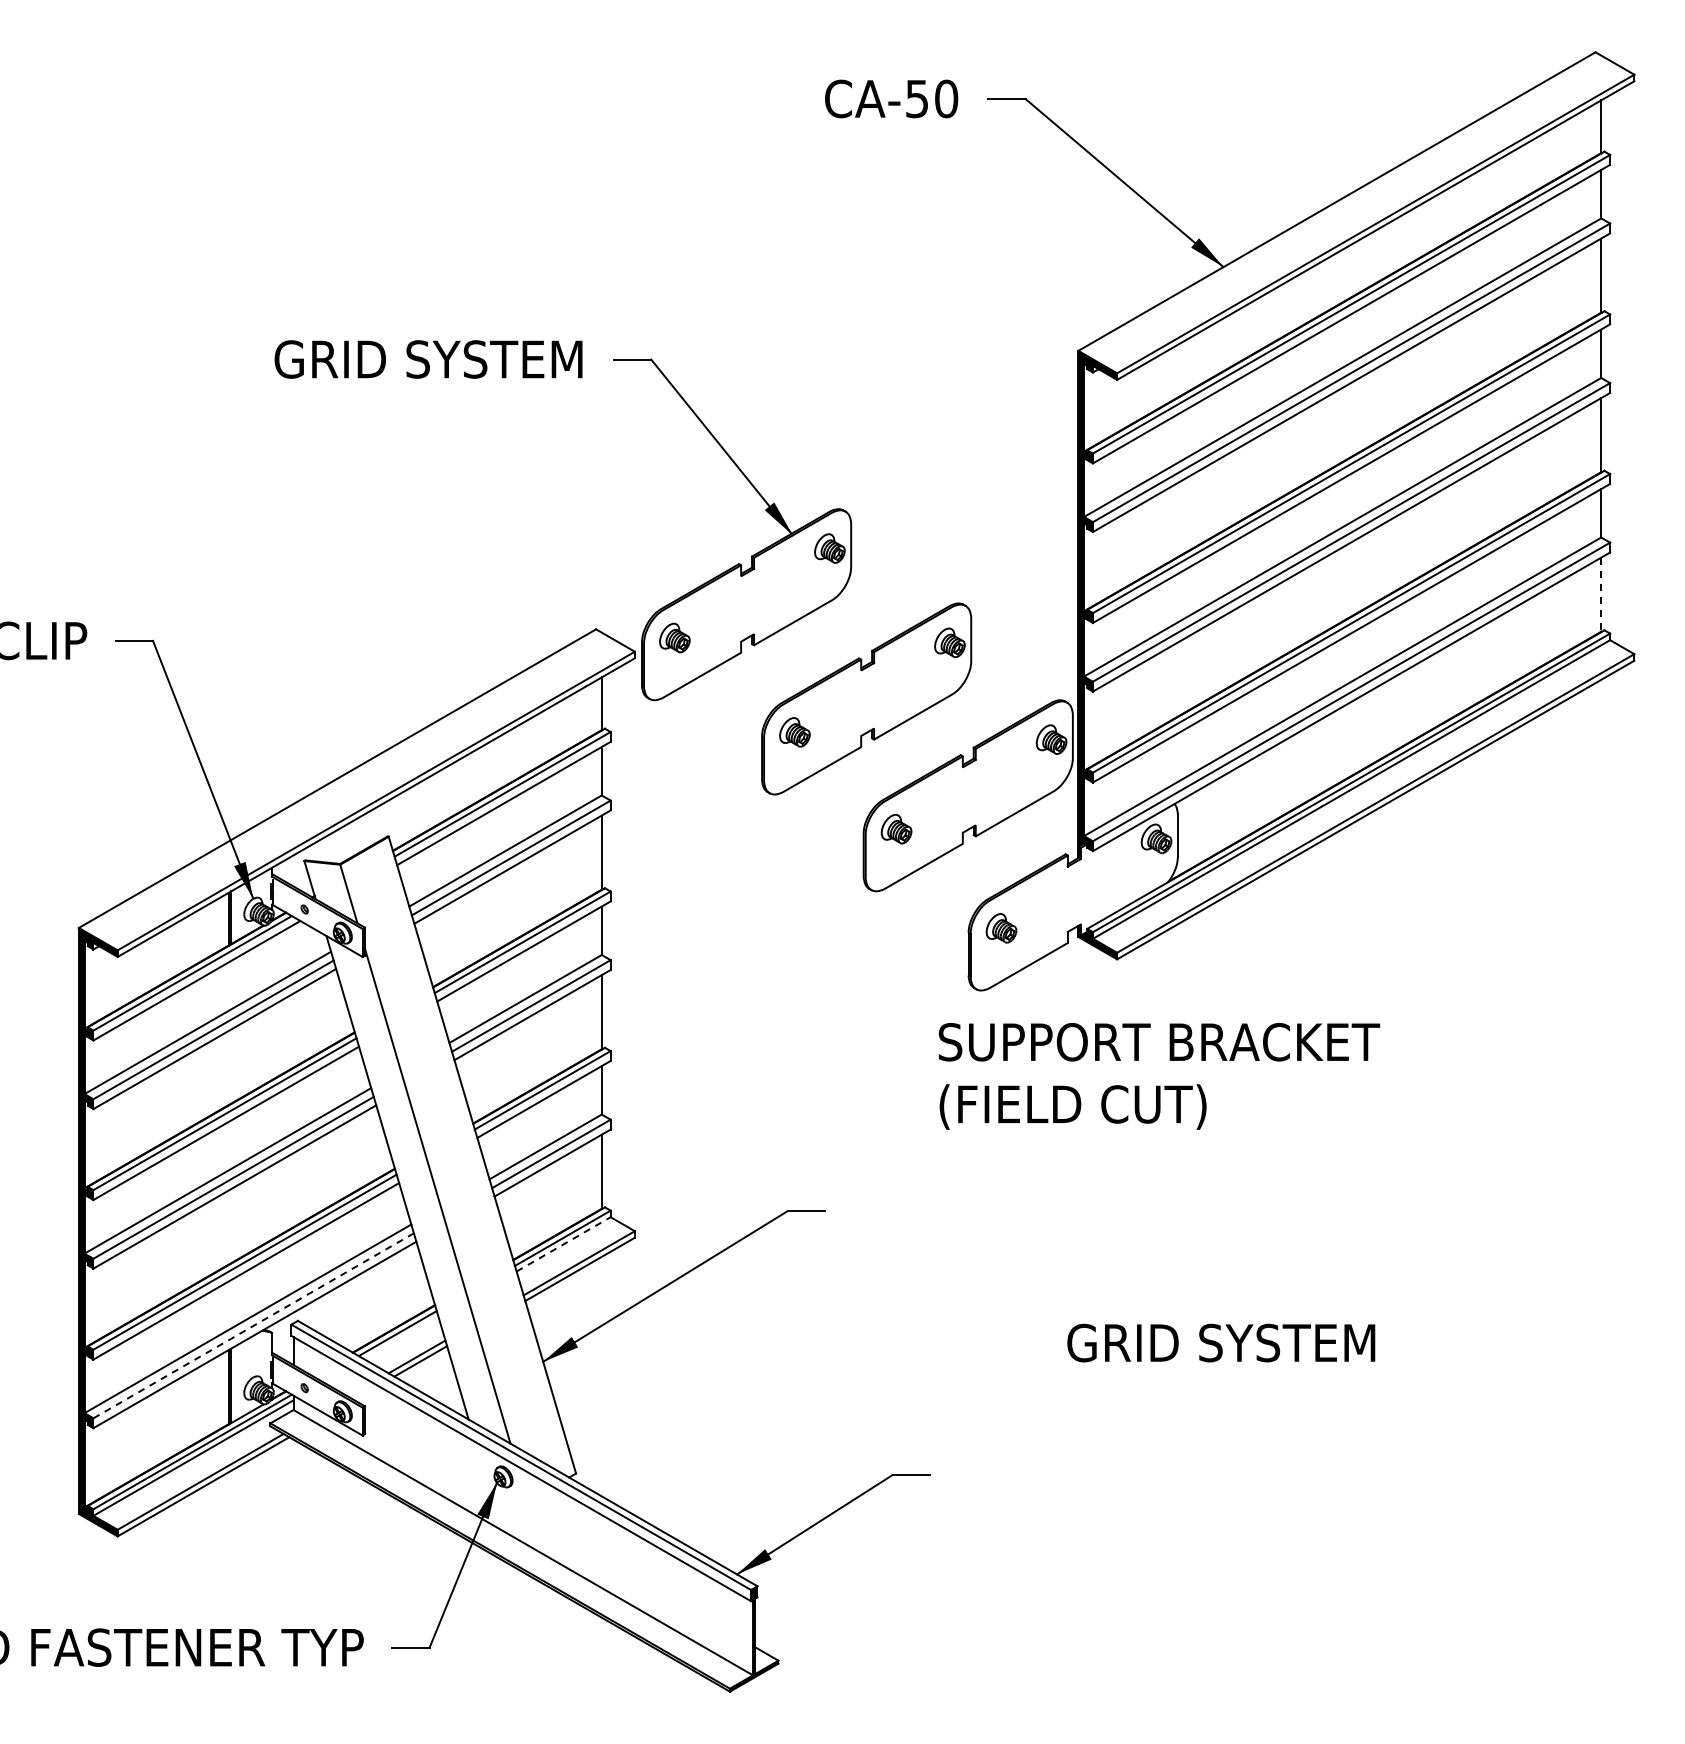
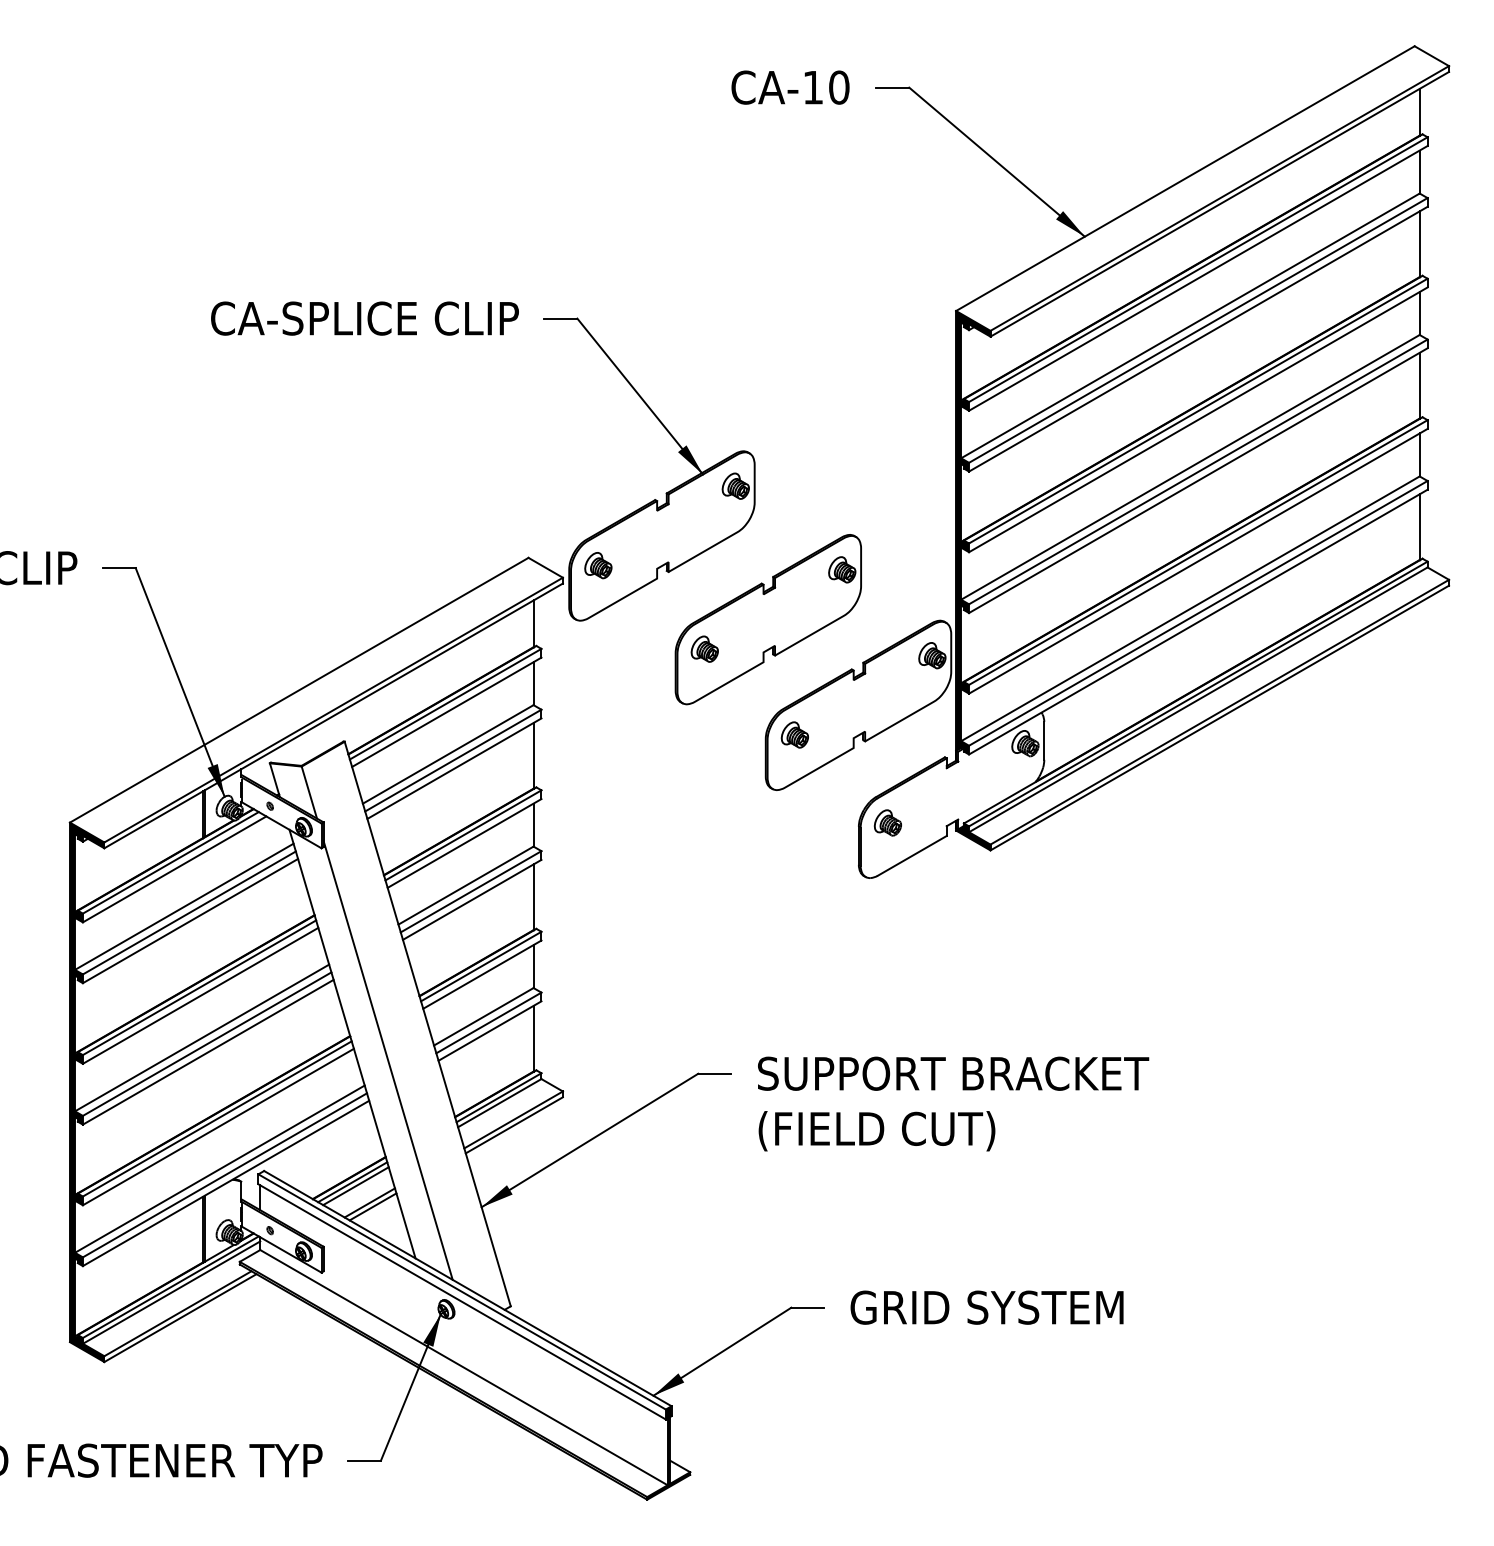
text: (916, 99) -> (812, 88), CA-50 -> CA-10
text: (411, 359) -> (364, 318), GRID SYSTEM -> CA-SPLICE CLIP
line: (1601, 595) -> (1419, 527), dashed -> solid
text: (1159, 1076) -> (953, 1104), moved
line: (564, 1244) -> (500, 1103), dashed -> solid
line: (254, 1325) -> (225, 1175), dashed -> solid
line: (401, 1337) -> (356, 1185), added
text: (1221, 1342) -> (987, 1307), moved

